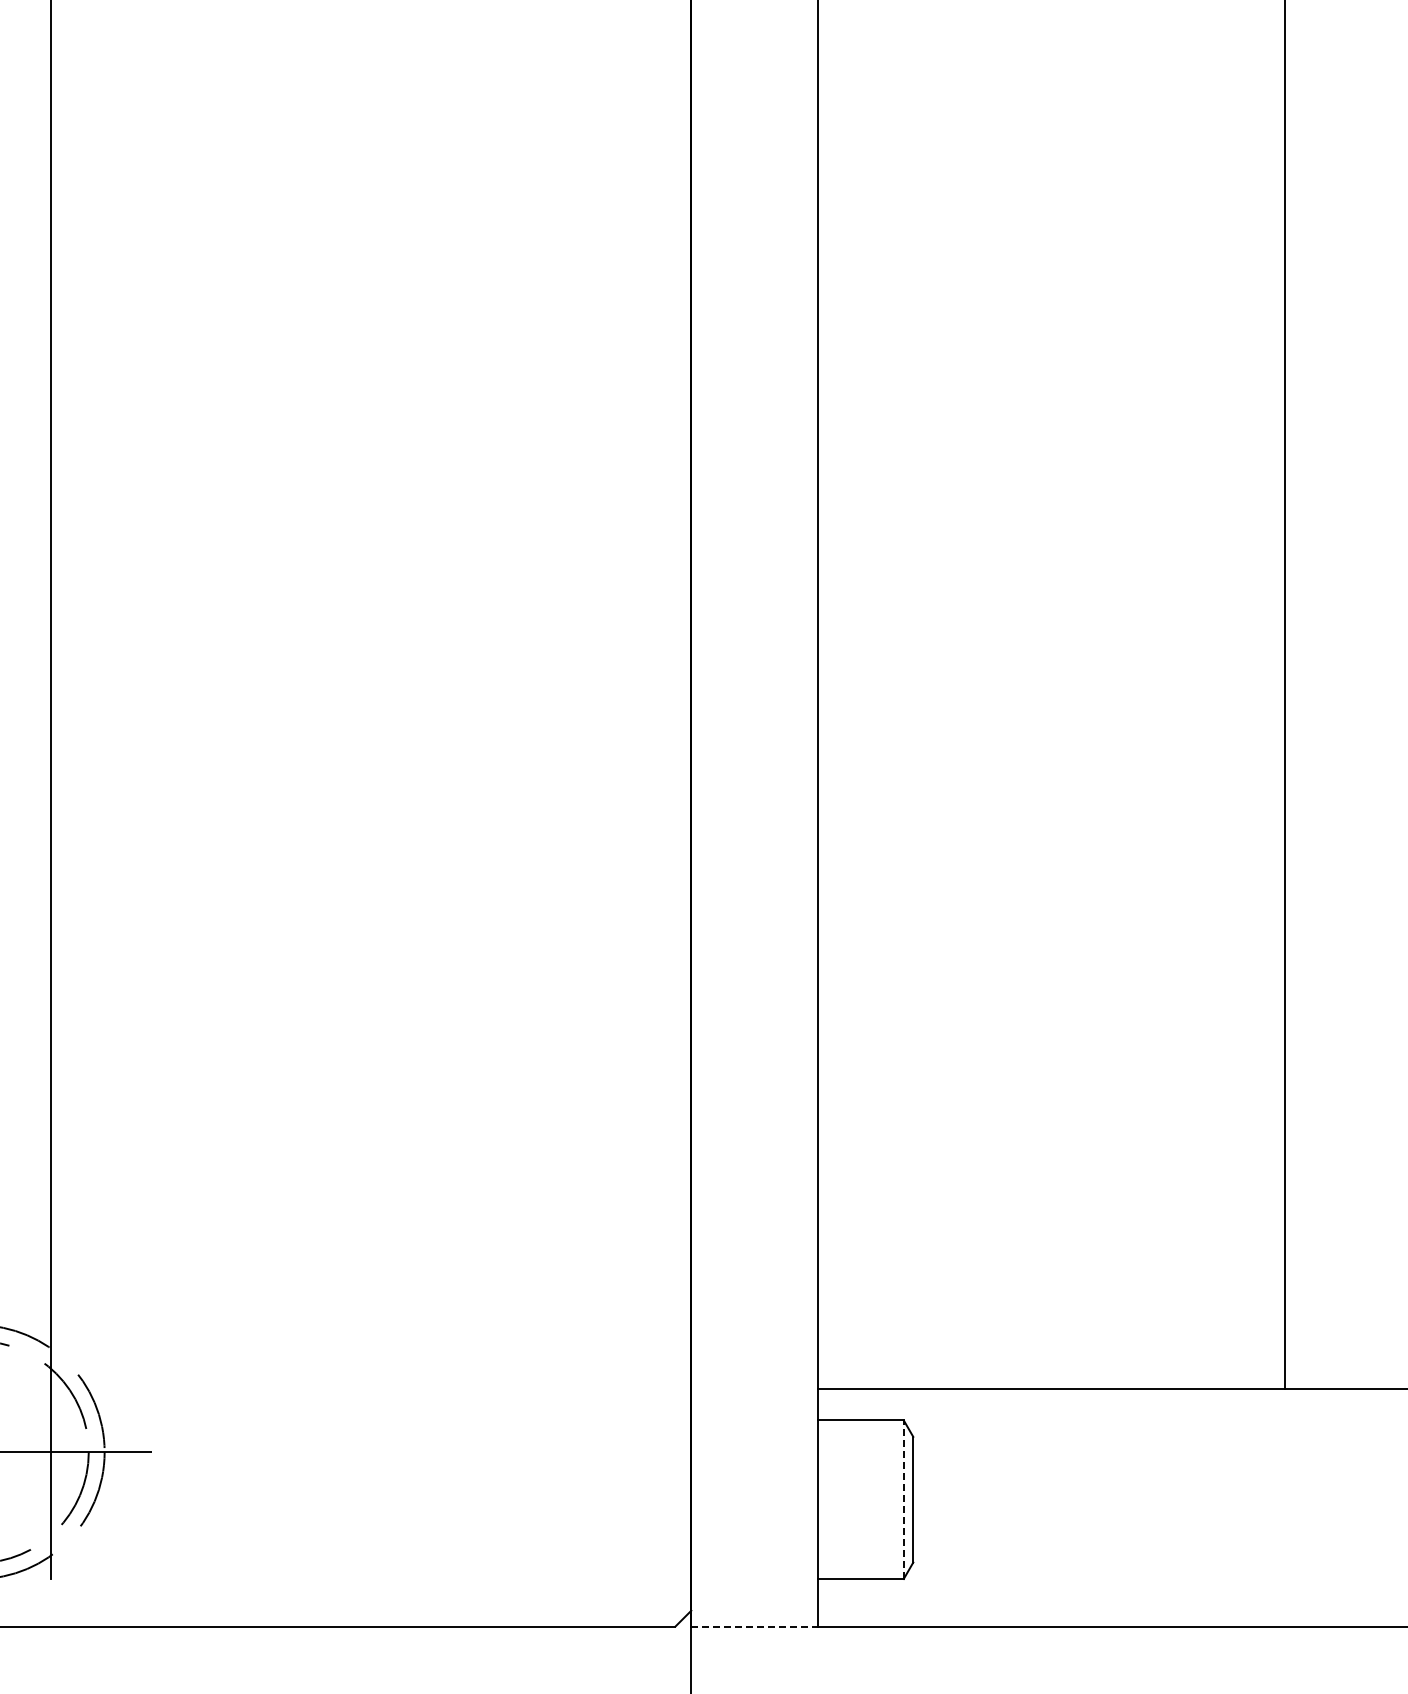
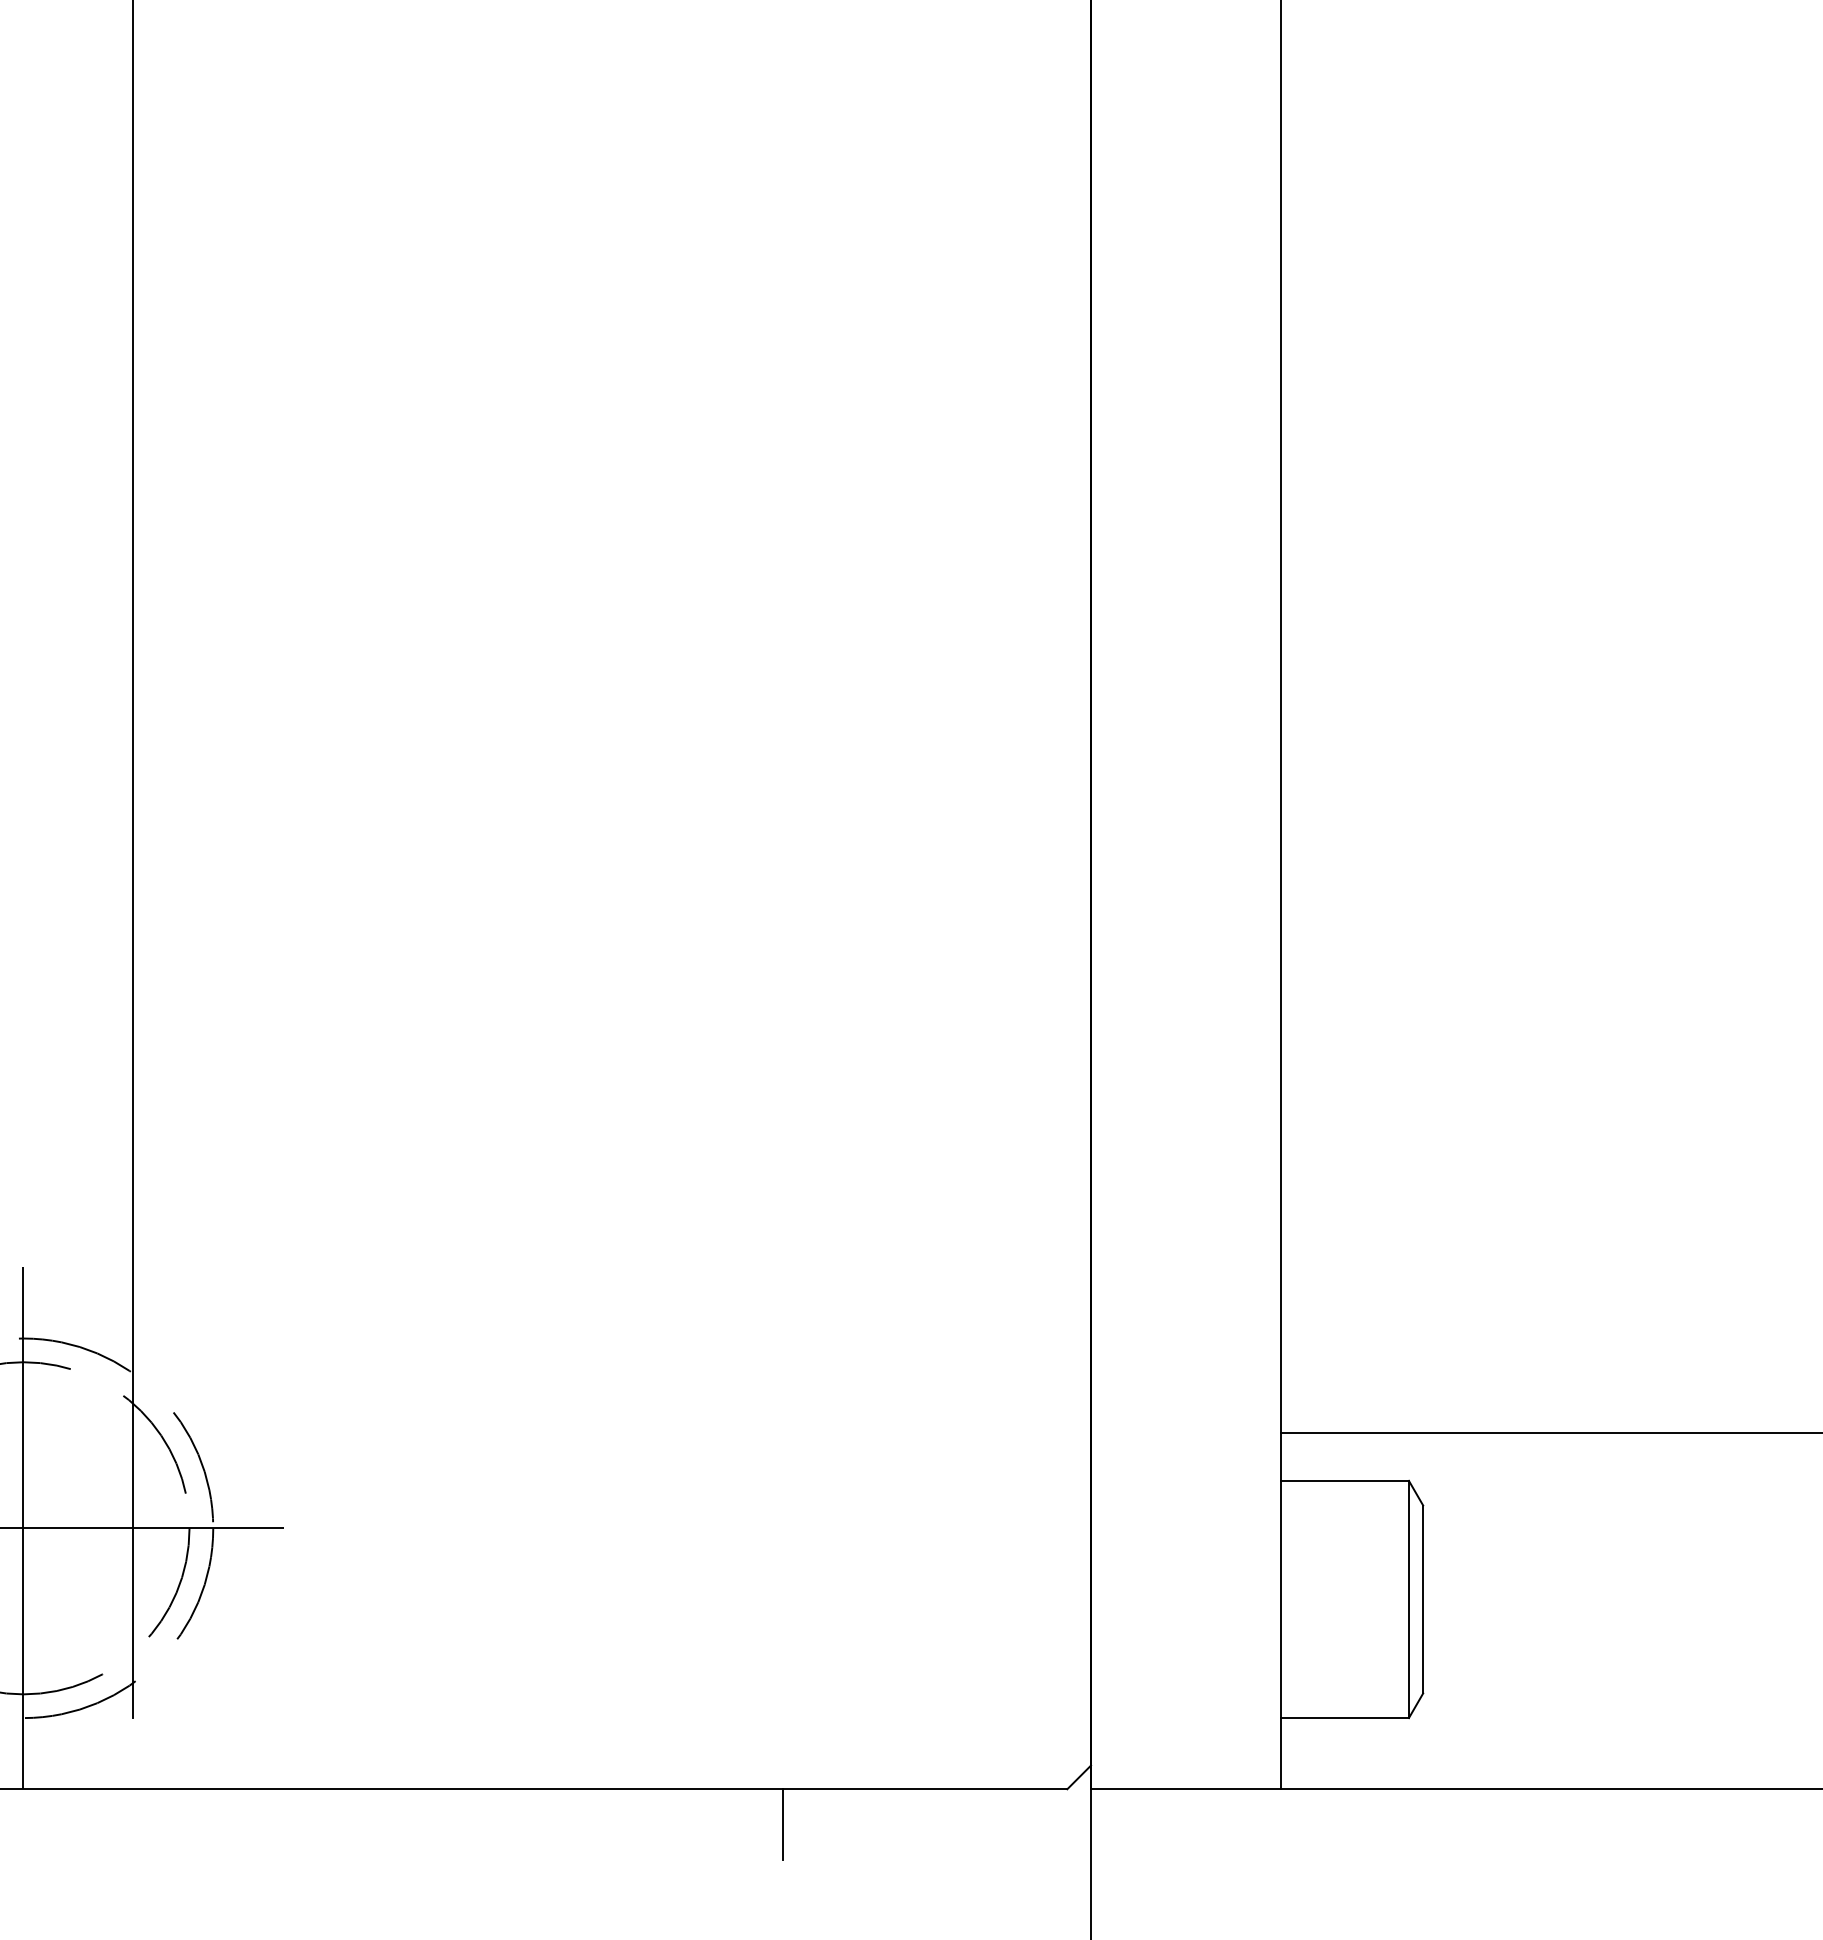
line: (903, 1499) -> (1408, 1599), dashed -> solid
line: (755, 1626) -> (1187, 1789), dashed -> solid
line: (485, 1650) -> (783, 1825), added

